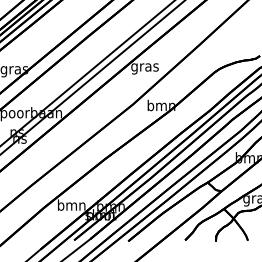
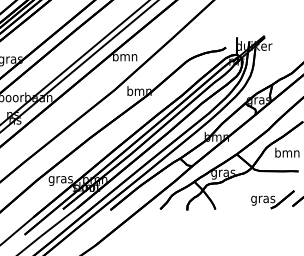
text: (145, 68) -> (125, 58), gras -> bmn
text: (71, 206) -> (60, 179), bmn -> gras

